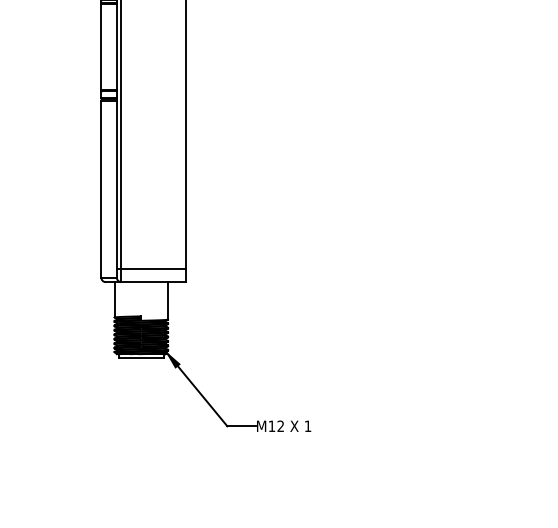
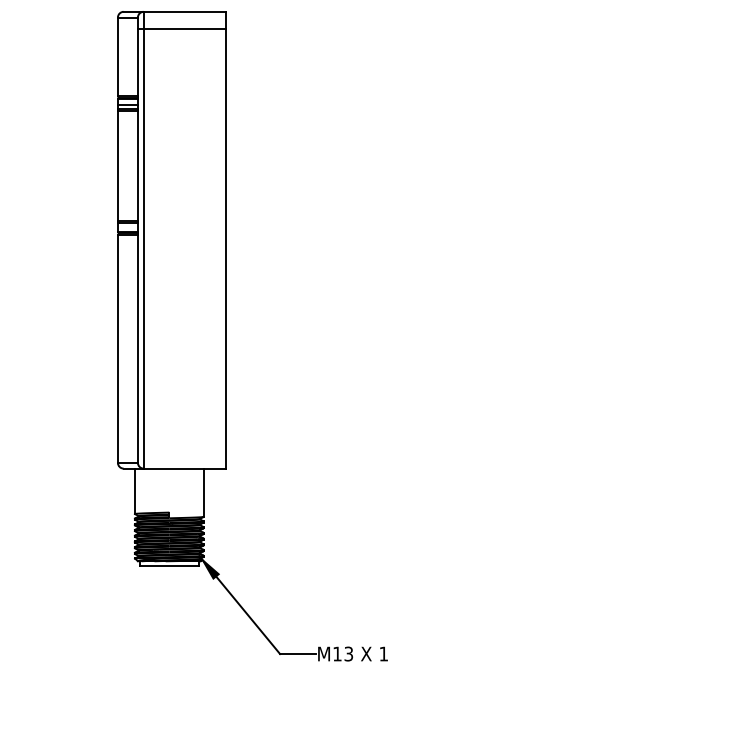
line: (150, 268) -> (181, 451), removed
text: (280, 426) -> (348, 654), M12 -> M13

